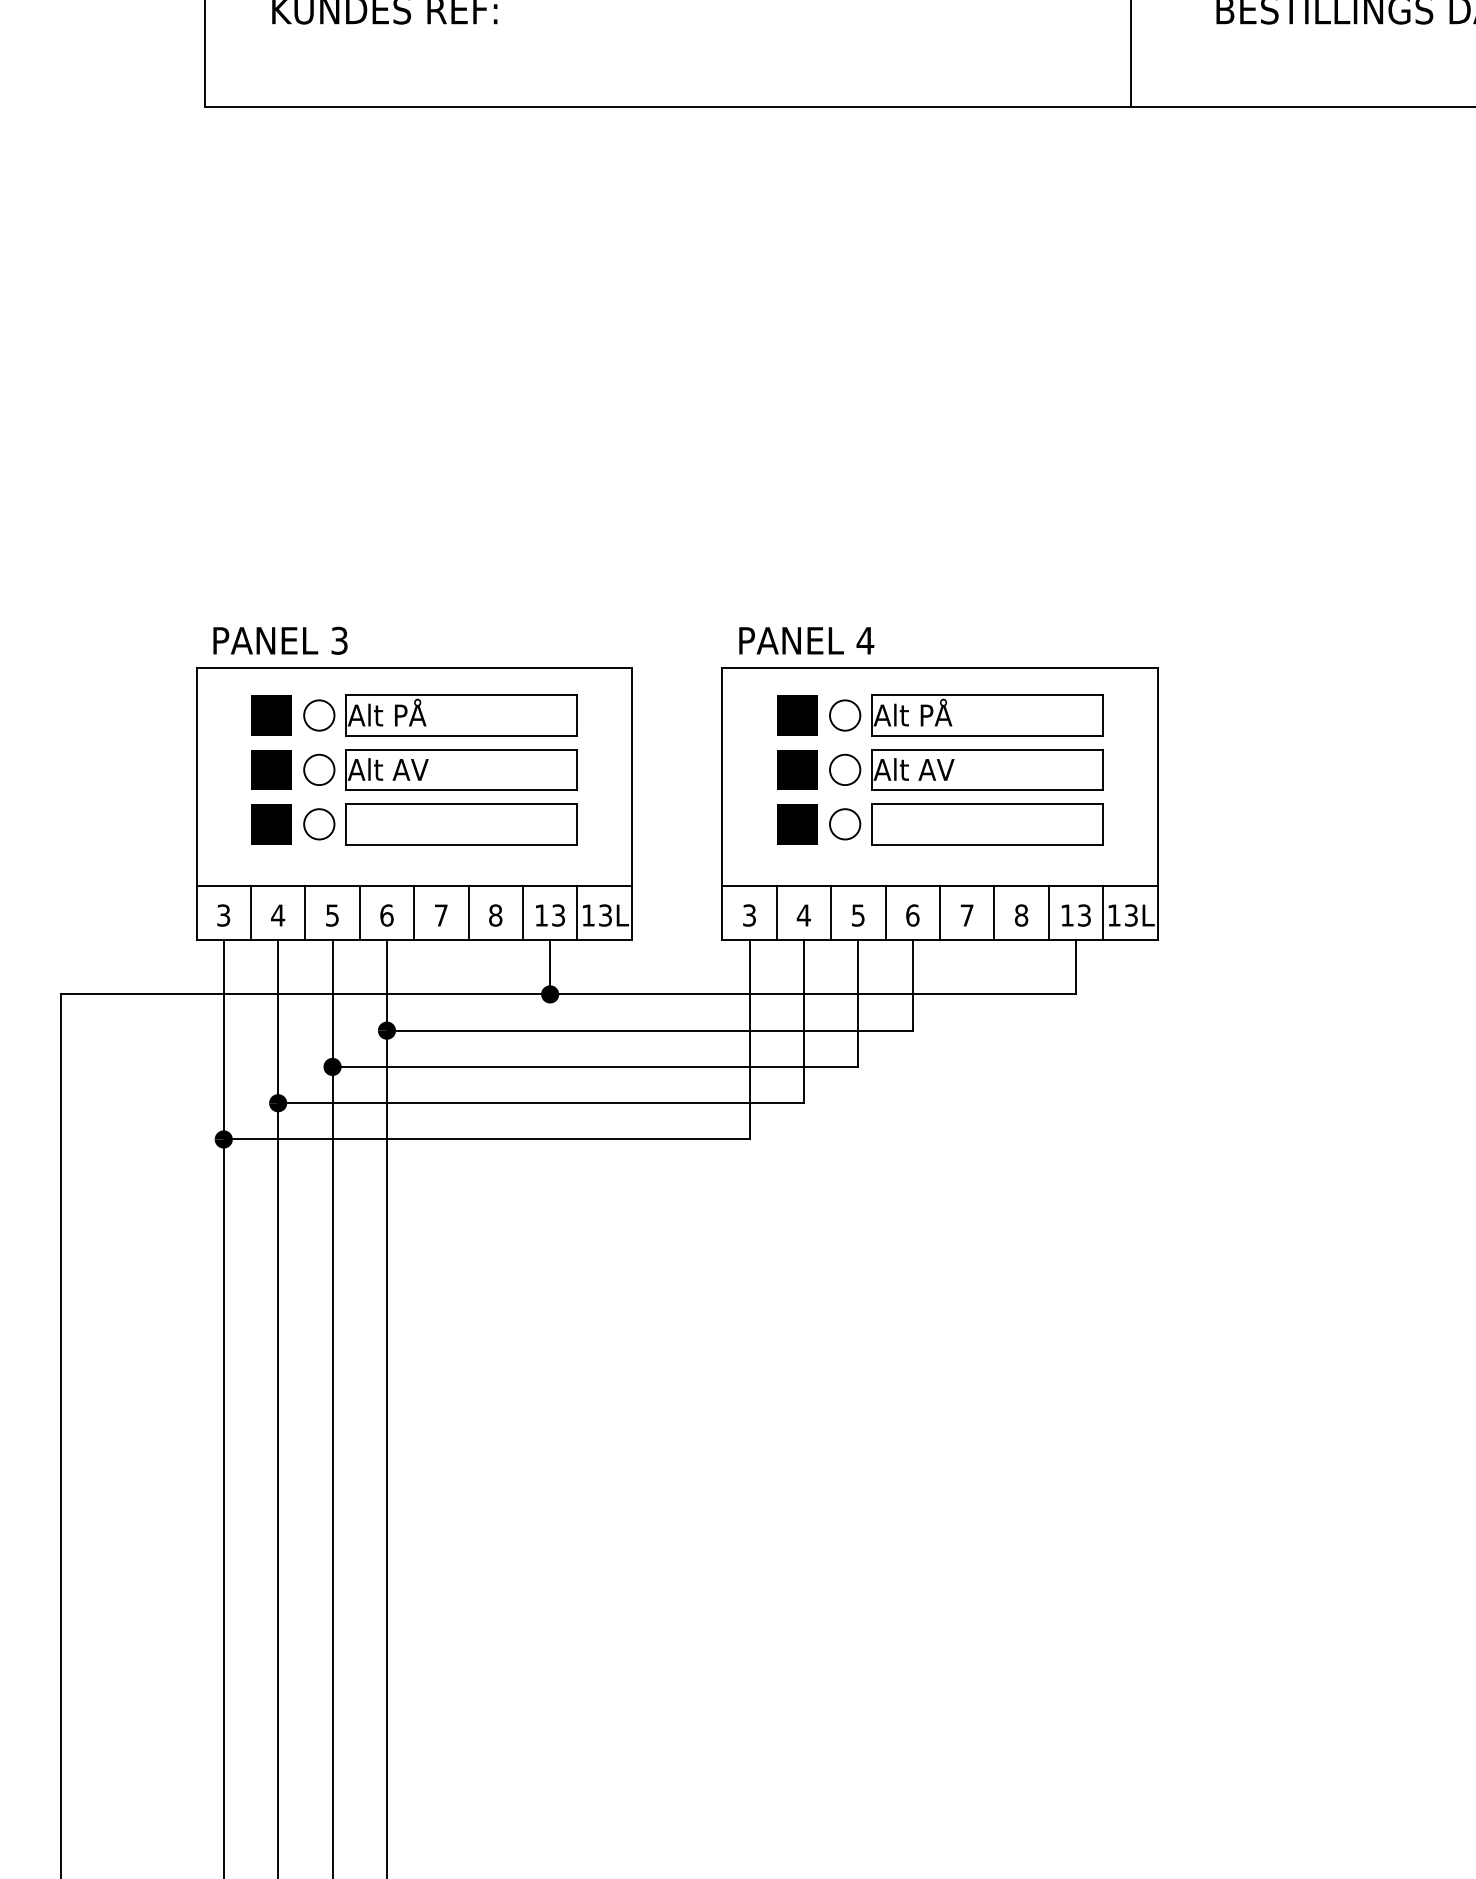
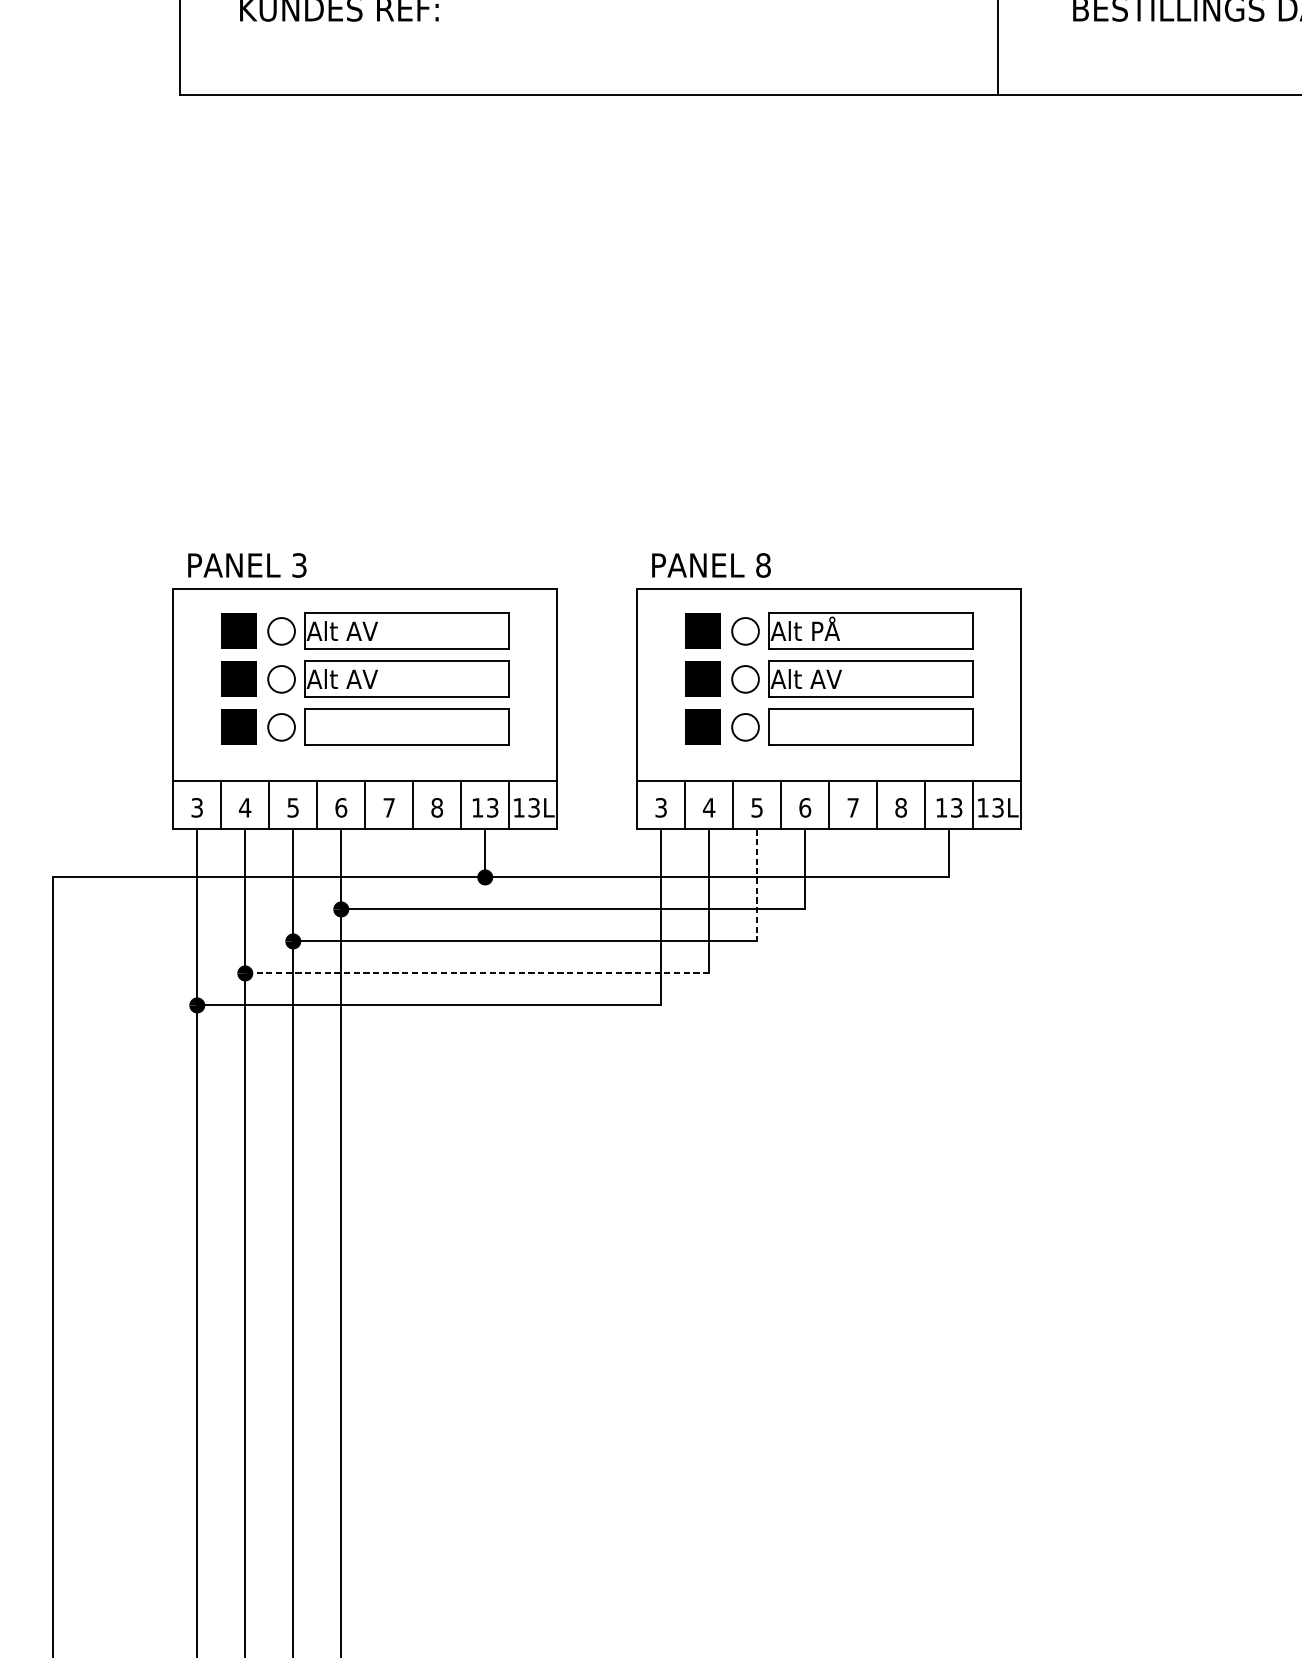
text: (865, 640) -> (763, 565), 4 -> 8
text: (410, 712) -> (362, 628), Alt PÅ -> Alt AV
line: (858, 1003) -> (757, 885), solid -> dashed
line: (541, 1103) -> (477, 973), solid -> dashed

